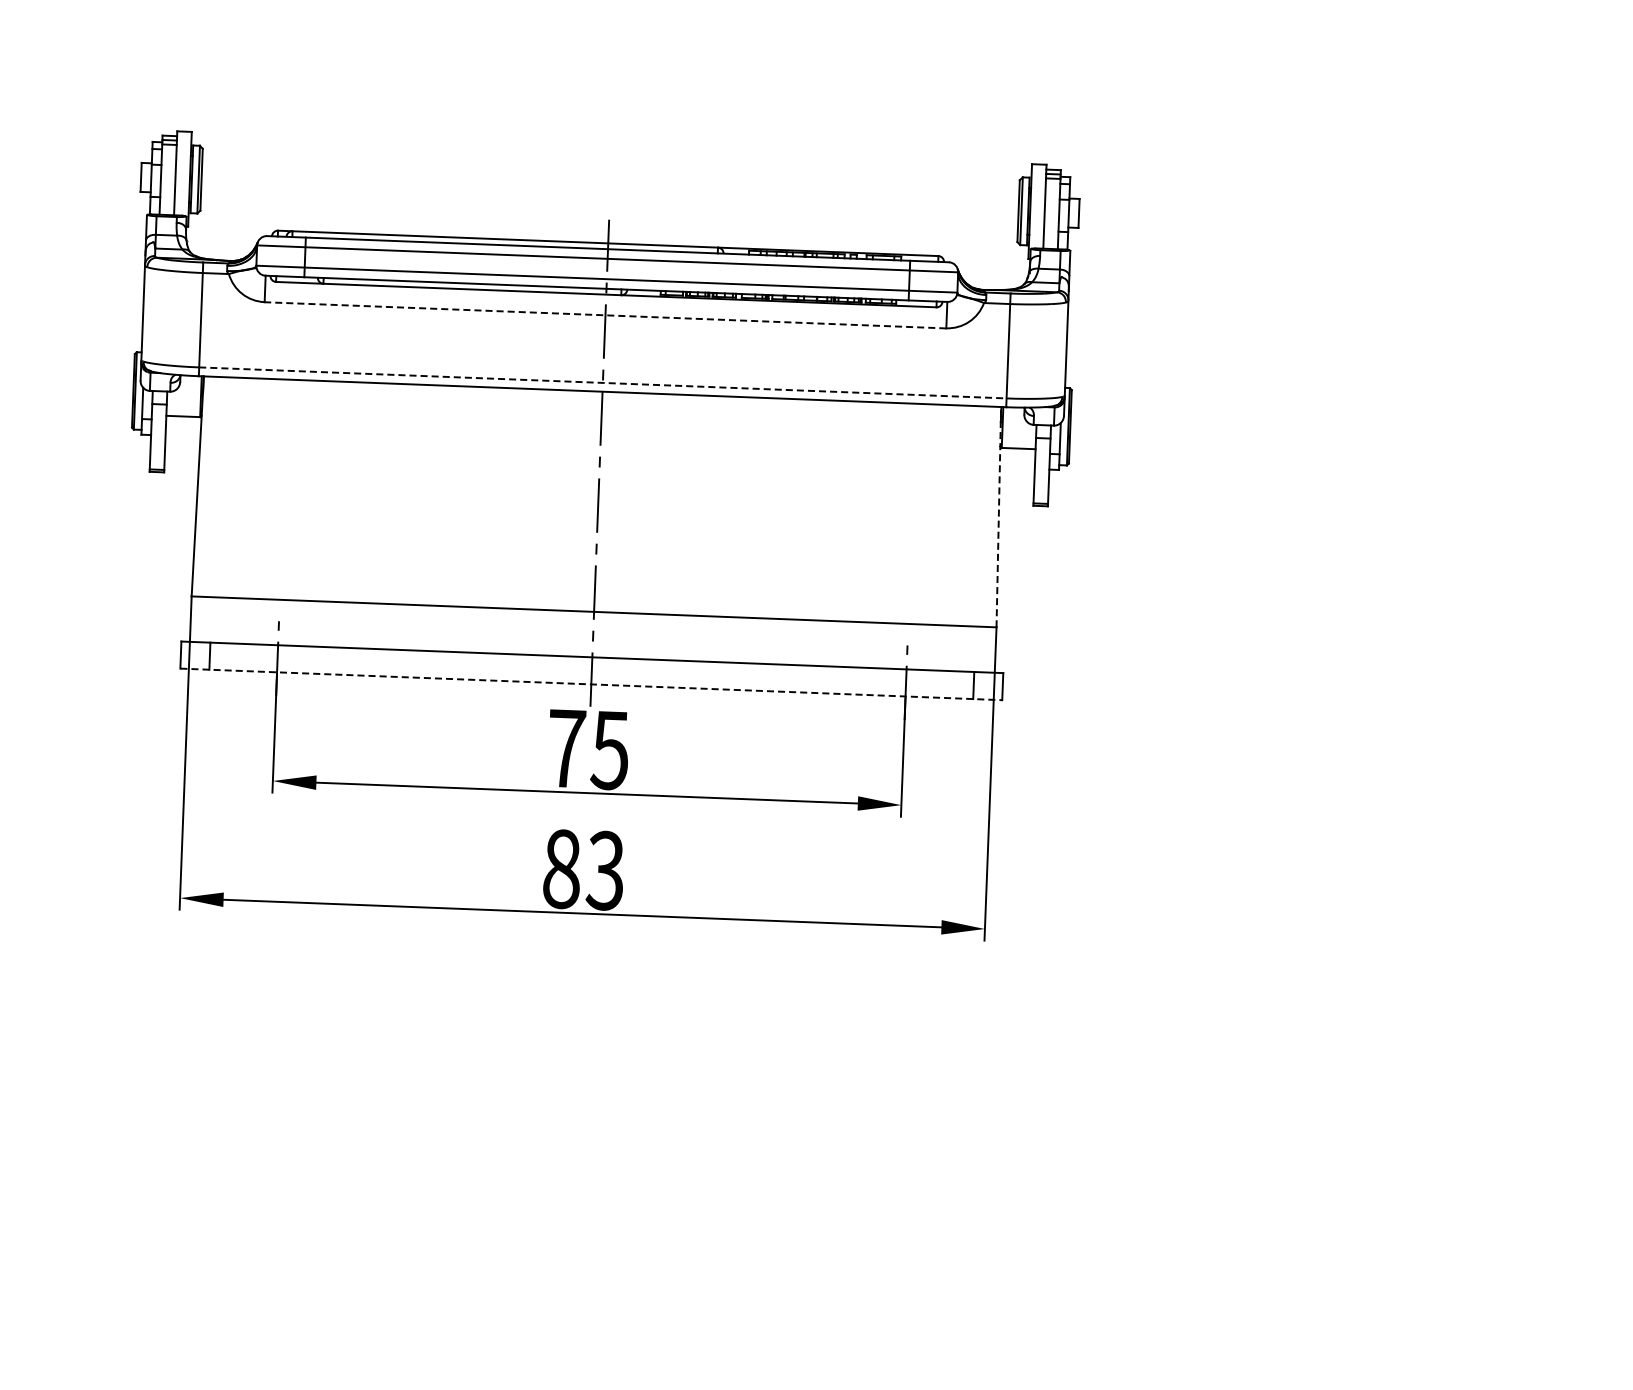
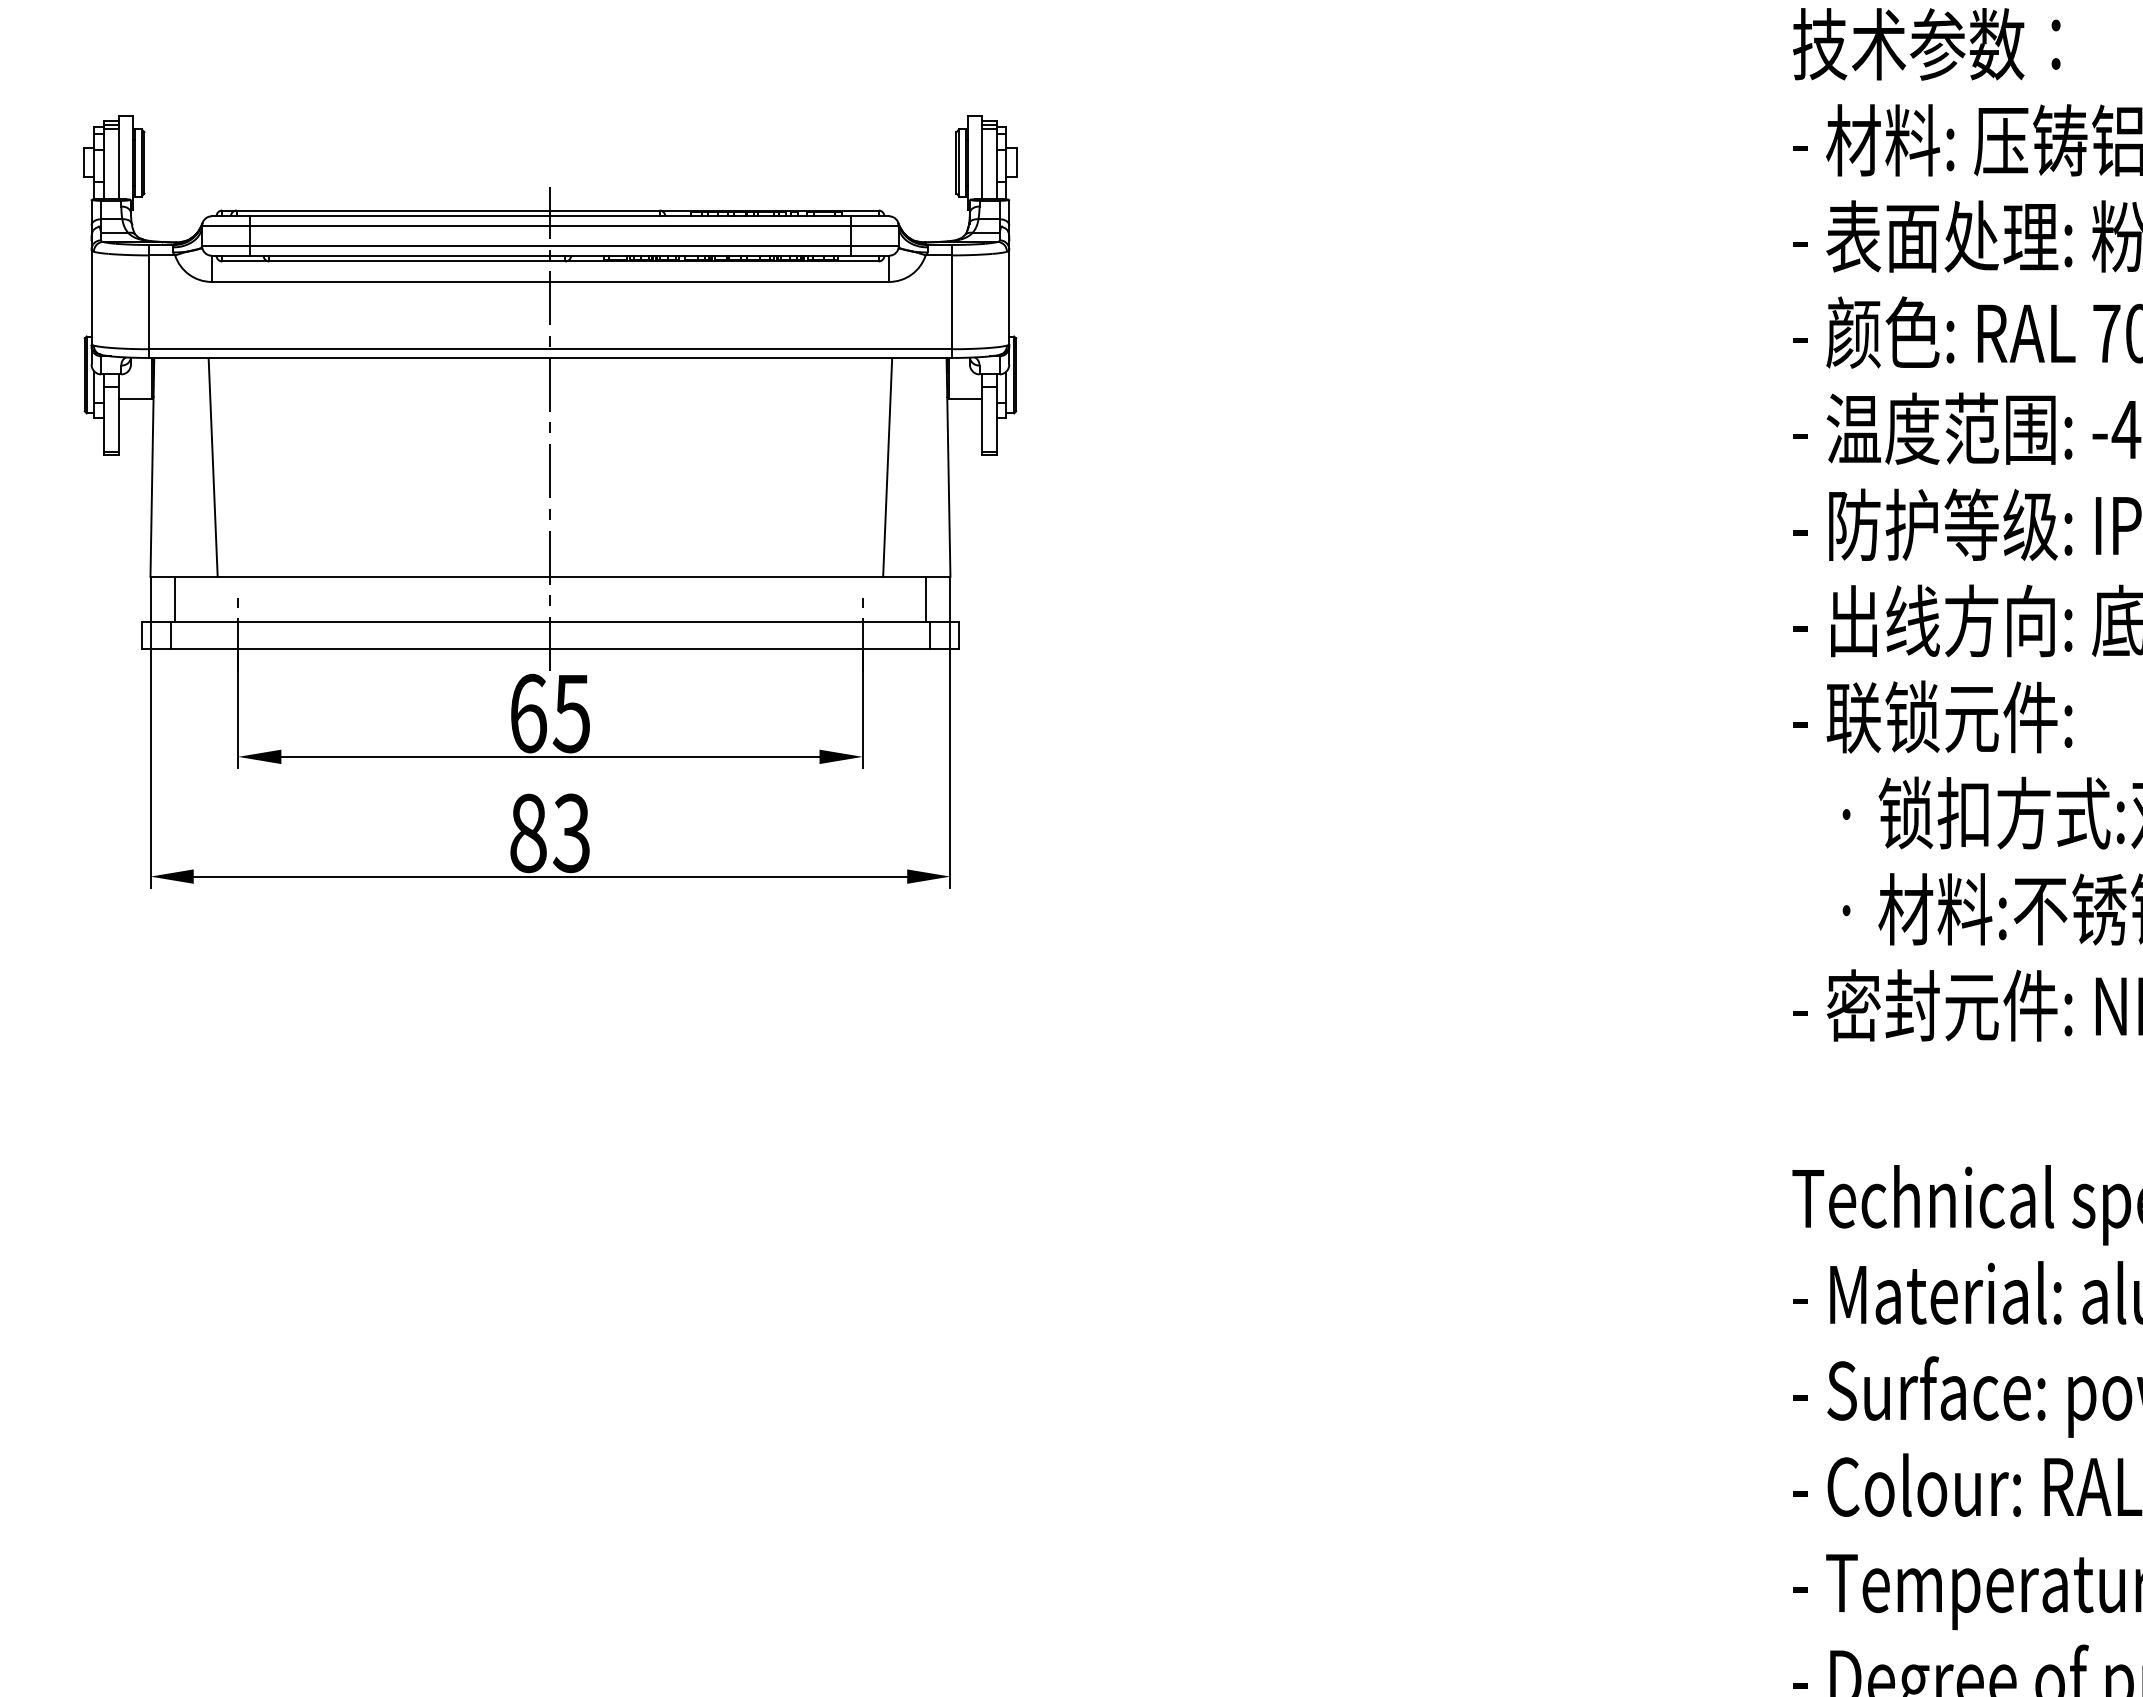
line: (605, 315) -> (550, 282), dashed -> solid
line: (602, 383) -> (550, 349), dashed -> solid
line: (258, 487) -> (212, 466), added
line: (937, 513) -> (887, 466), added
line: (998, 516) -> (948, 466), dashed -> solid
line: (214, 619) -> (174, 598), added
line: (971, 648) -> (926, 598), added
line: (591, 684) -> (550, 648), dashed -> solid
text: (566, 748) -> (528, 713), 75 -> 65

